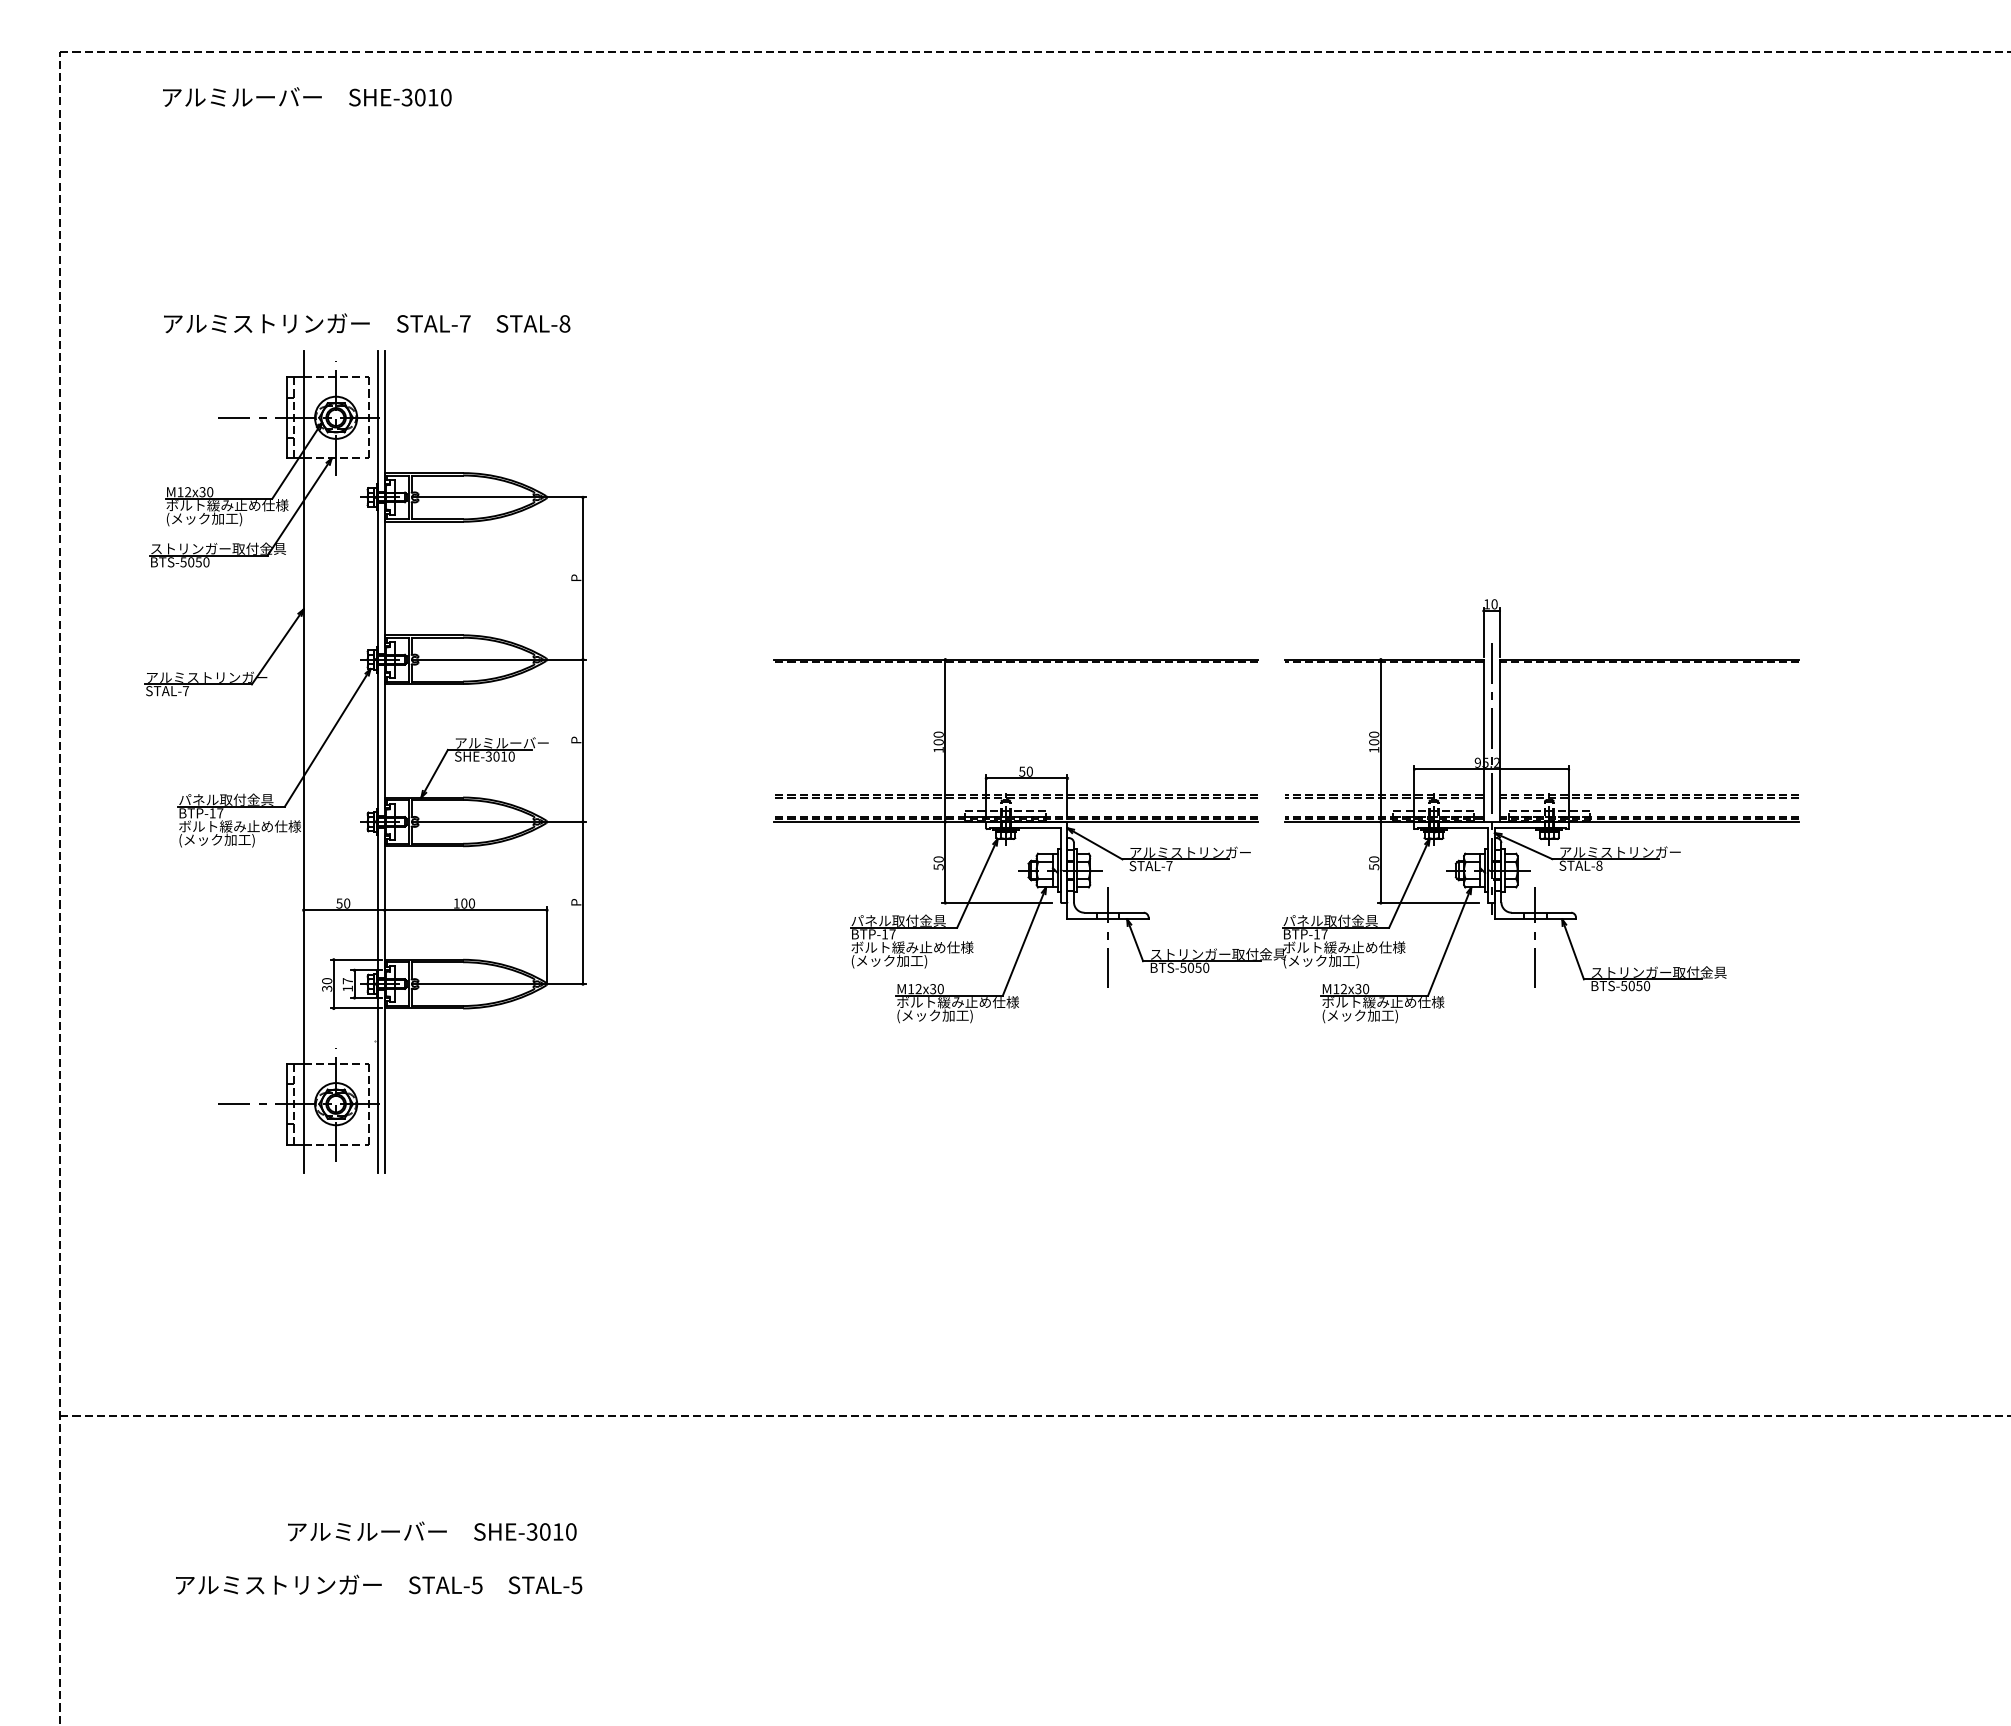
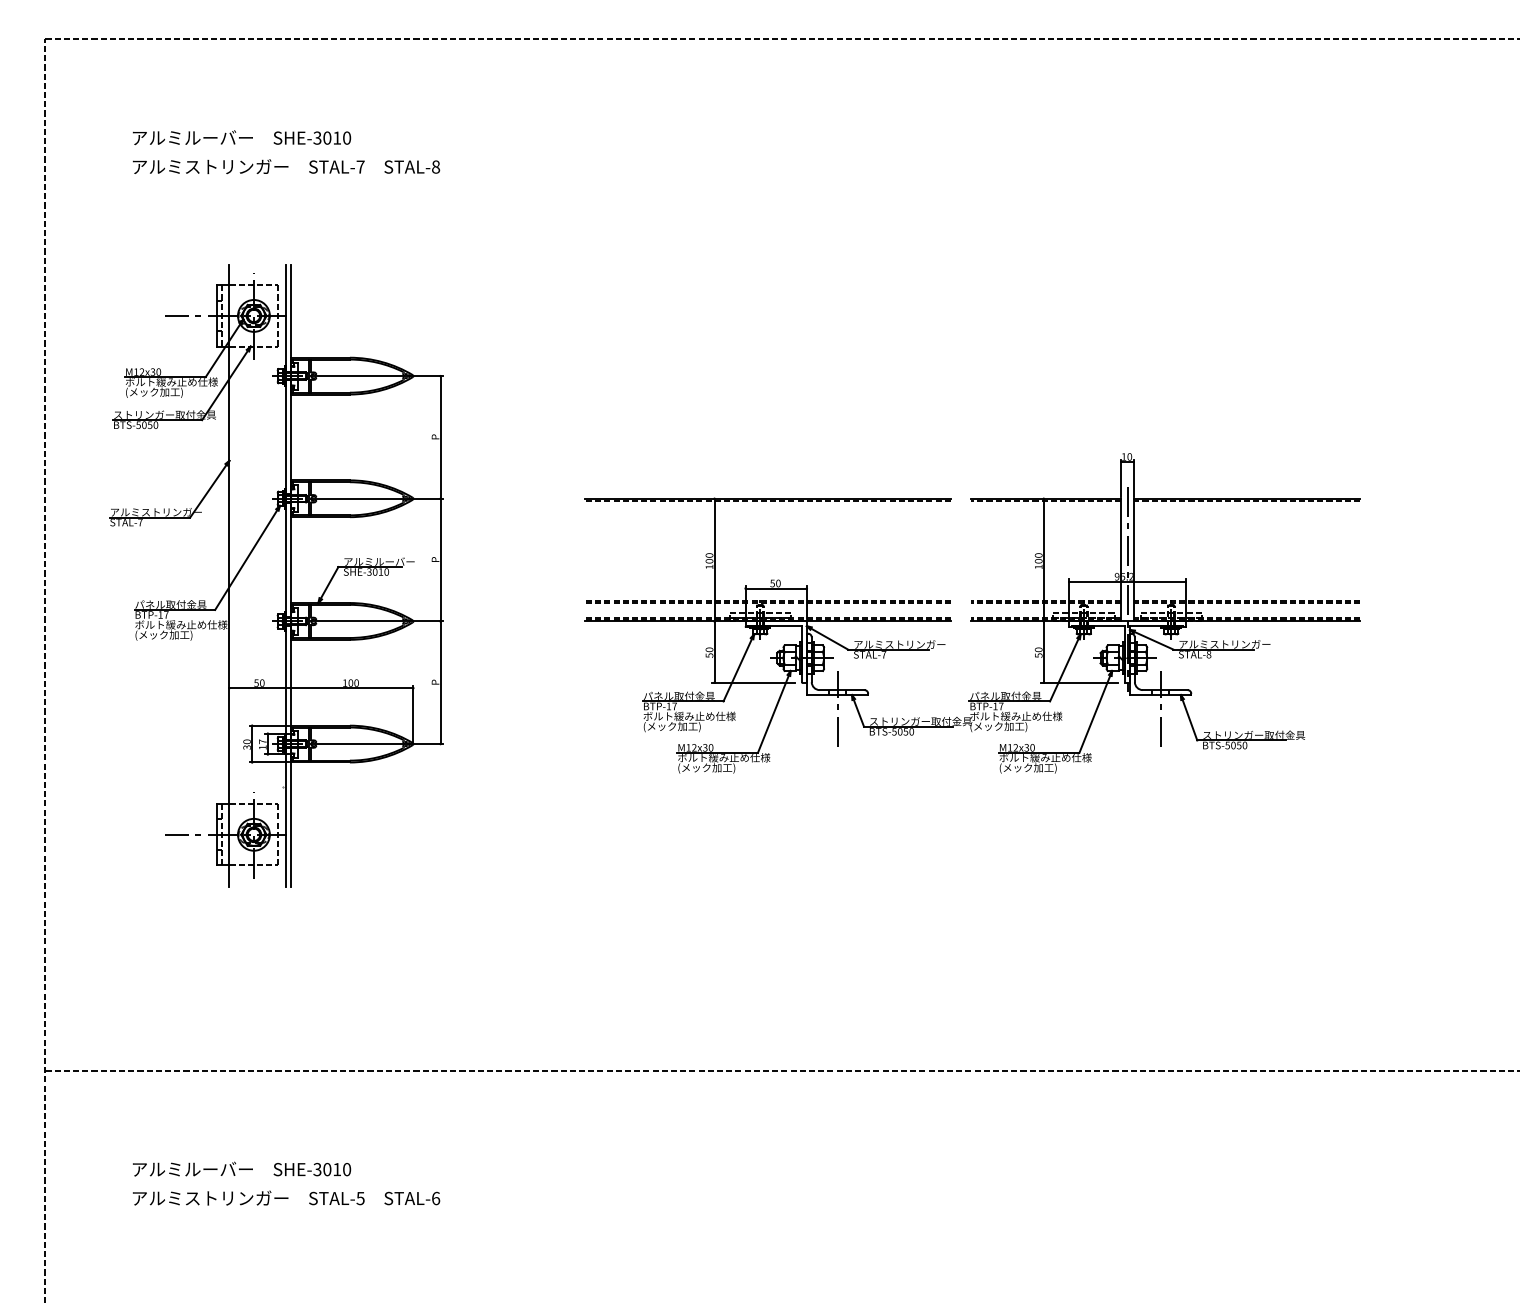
text: (307, 96) -> (242, 137), moved
text: (367, 323) -> (286, 166), moved
text: (432, 1531) -> (242, 1169), moved
text: (576, 1585) -> (435, 1198), STAL-5 -> STAL-6

